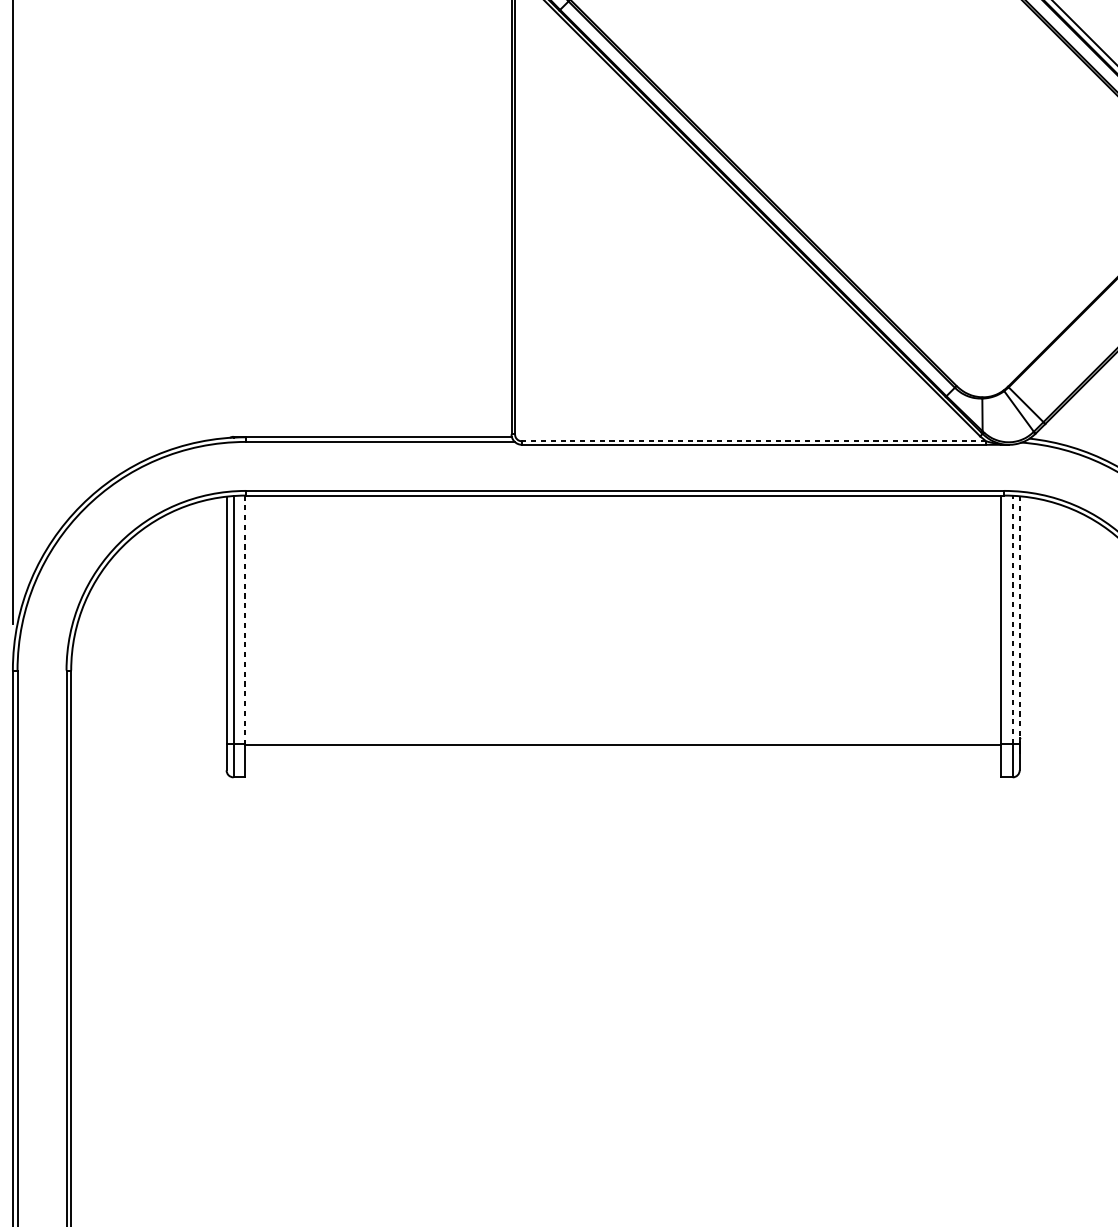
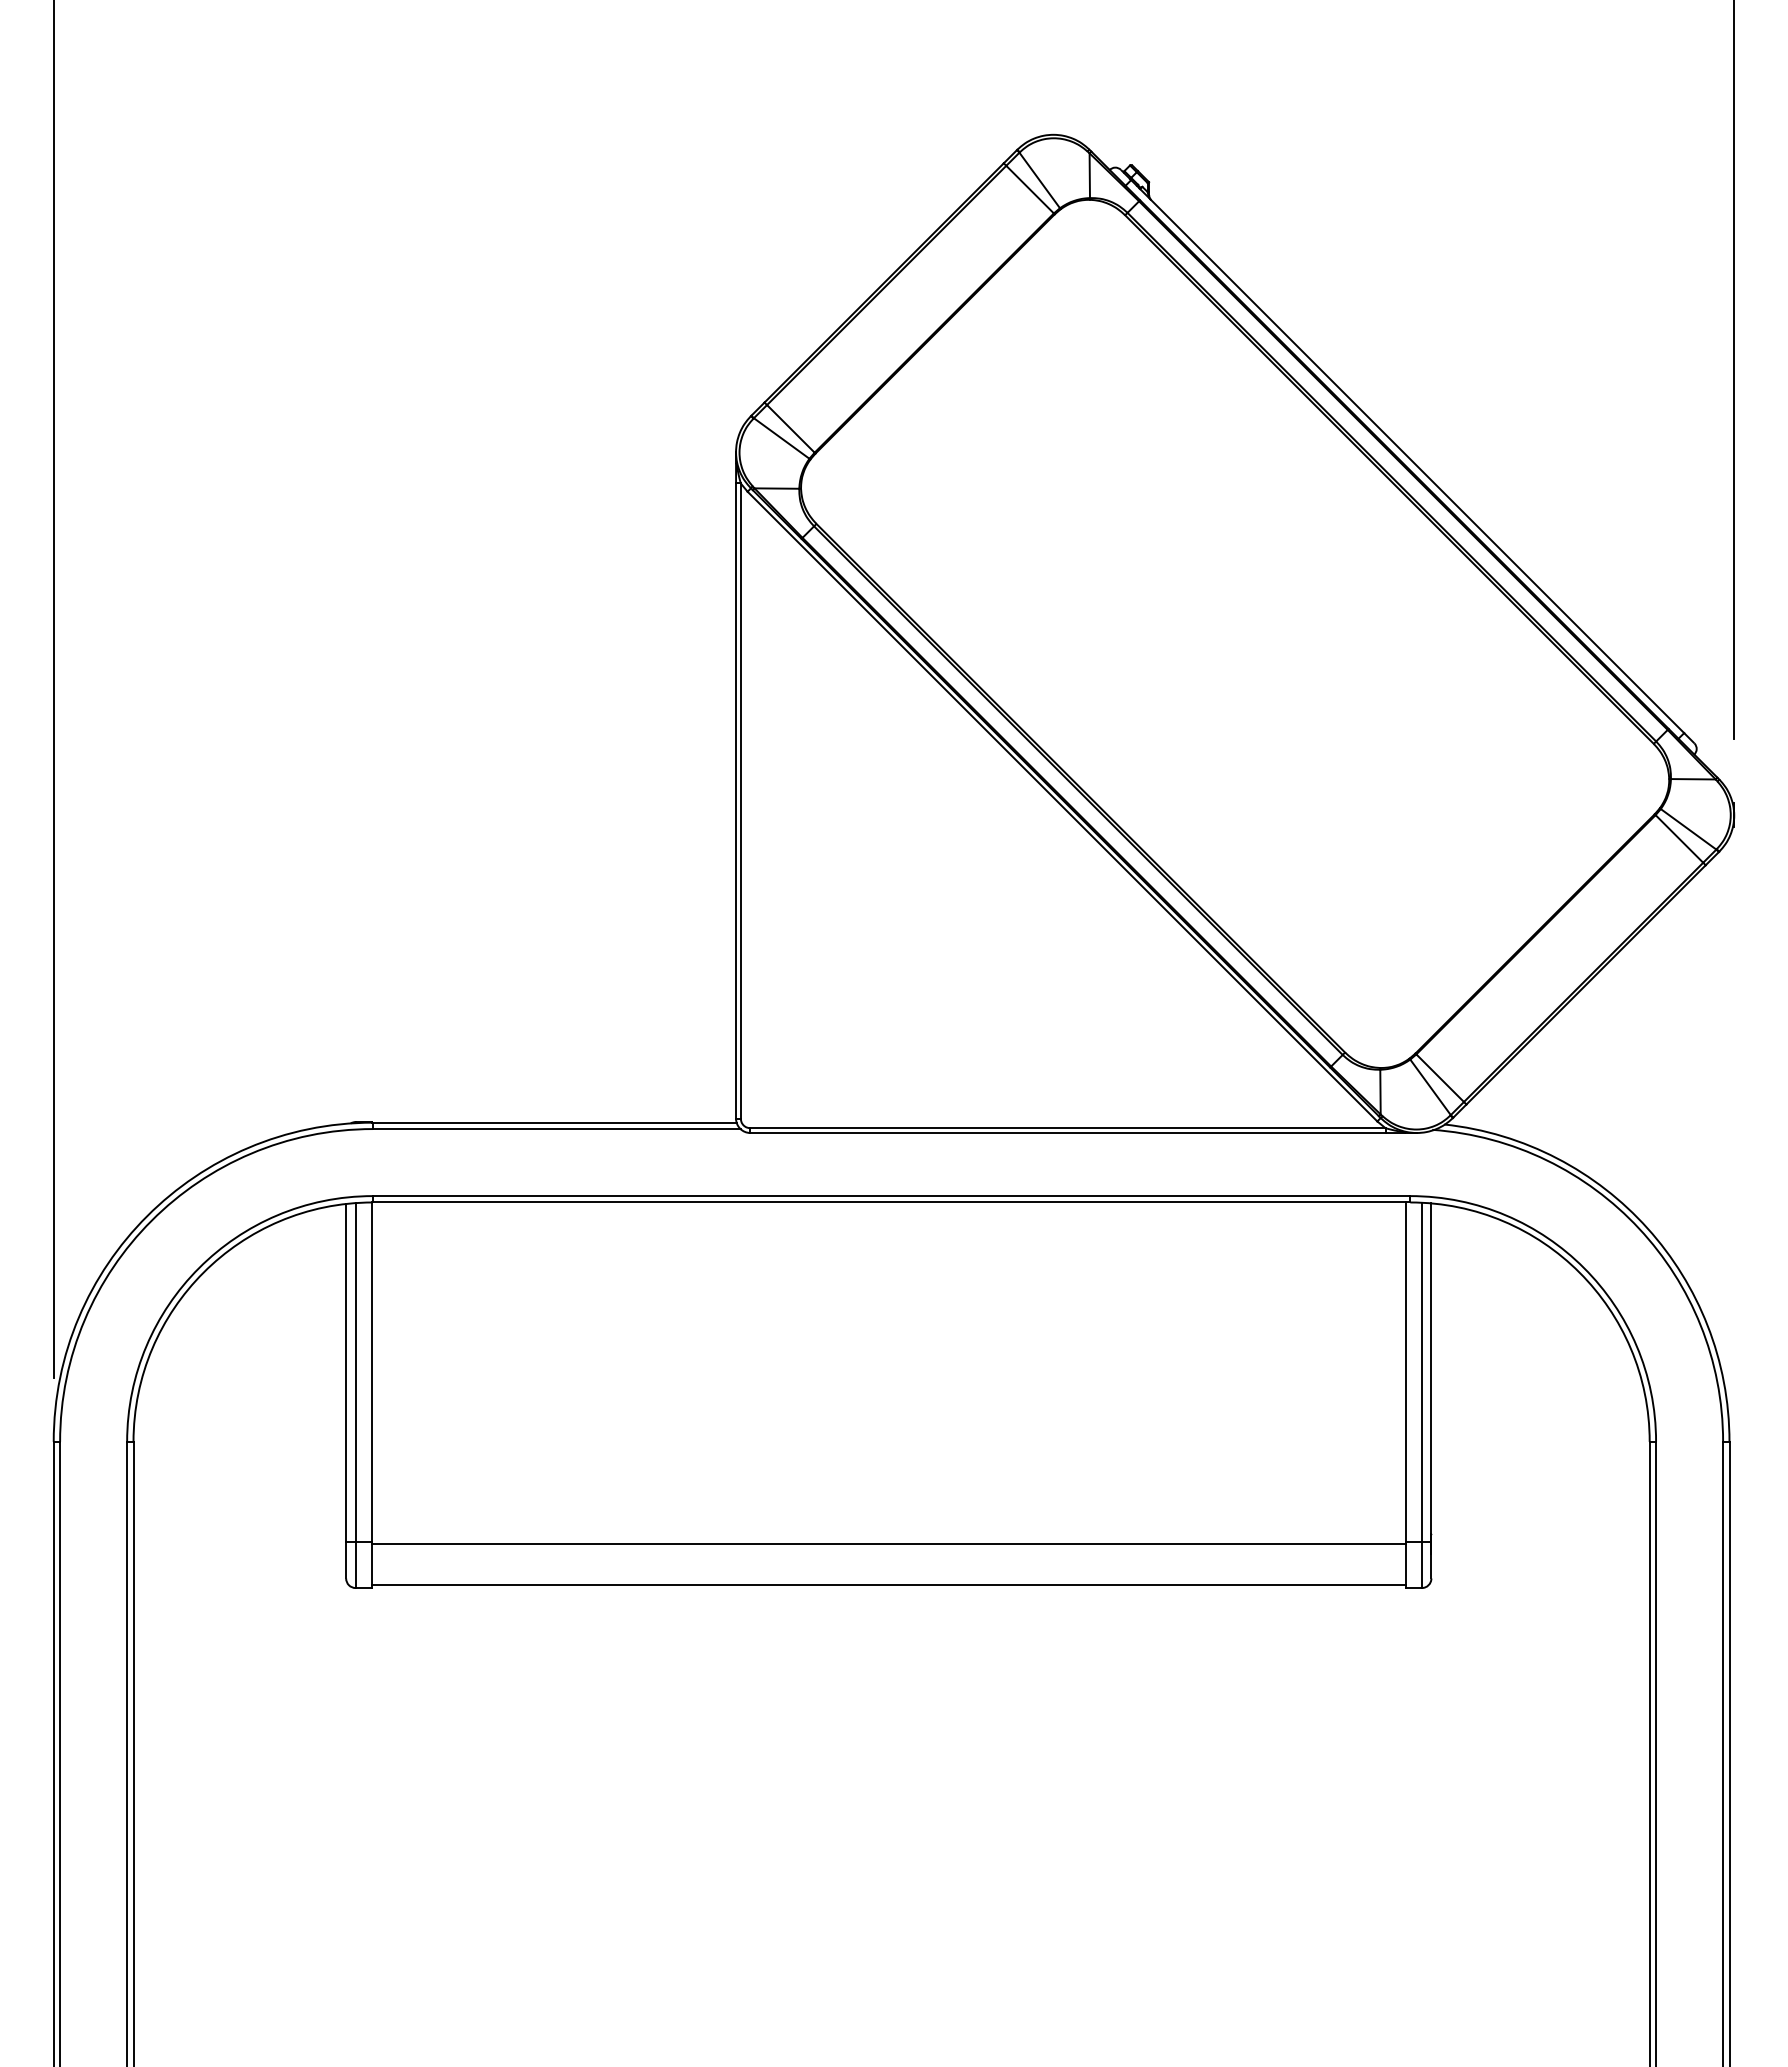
line: (753, 441) -> (1067, 1128), dashed -> solid
line: (245, 619) -> (371, 1372), dashed -> solid
line: (1012, 619) -> (1421, 1372), dashed -> solid
line: (1019, 619) -> (1431, 1372), dashed -> solid
line: (622, 775) -> (888, 1585), added

